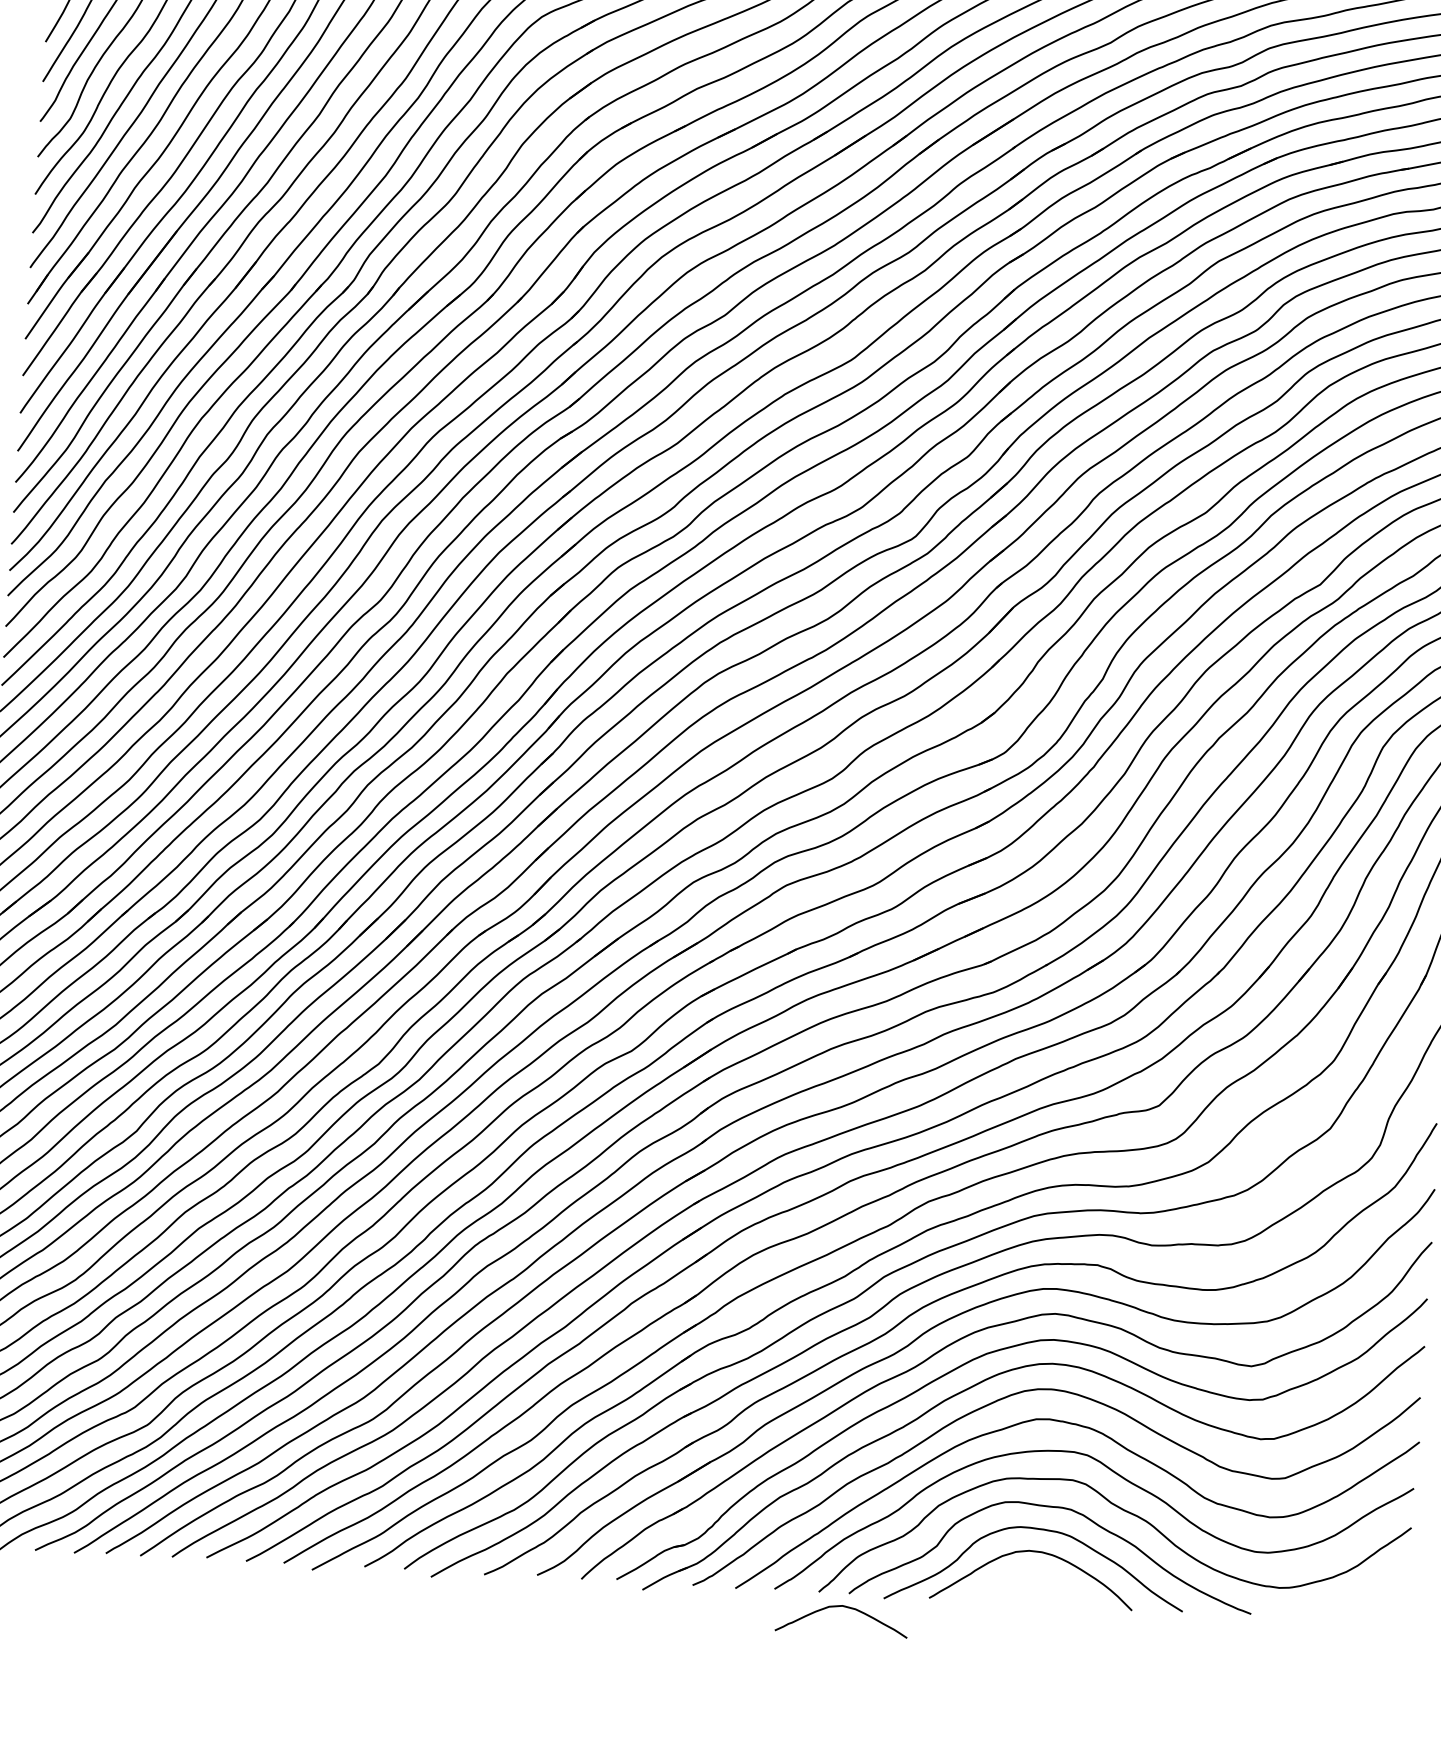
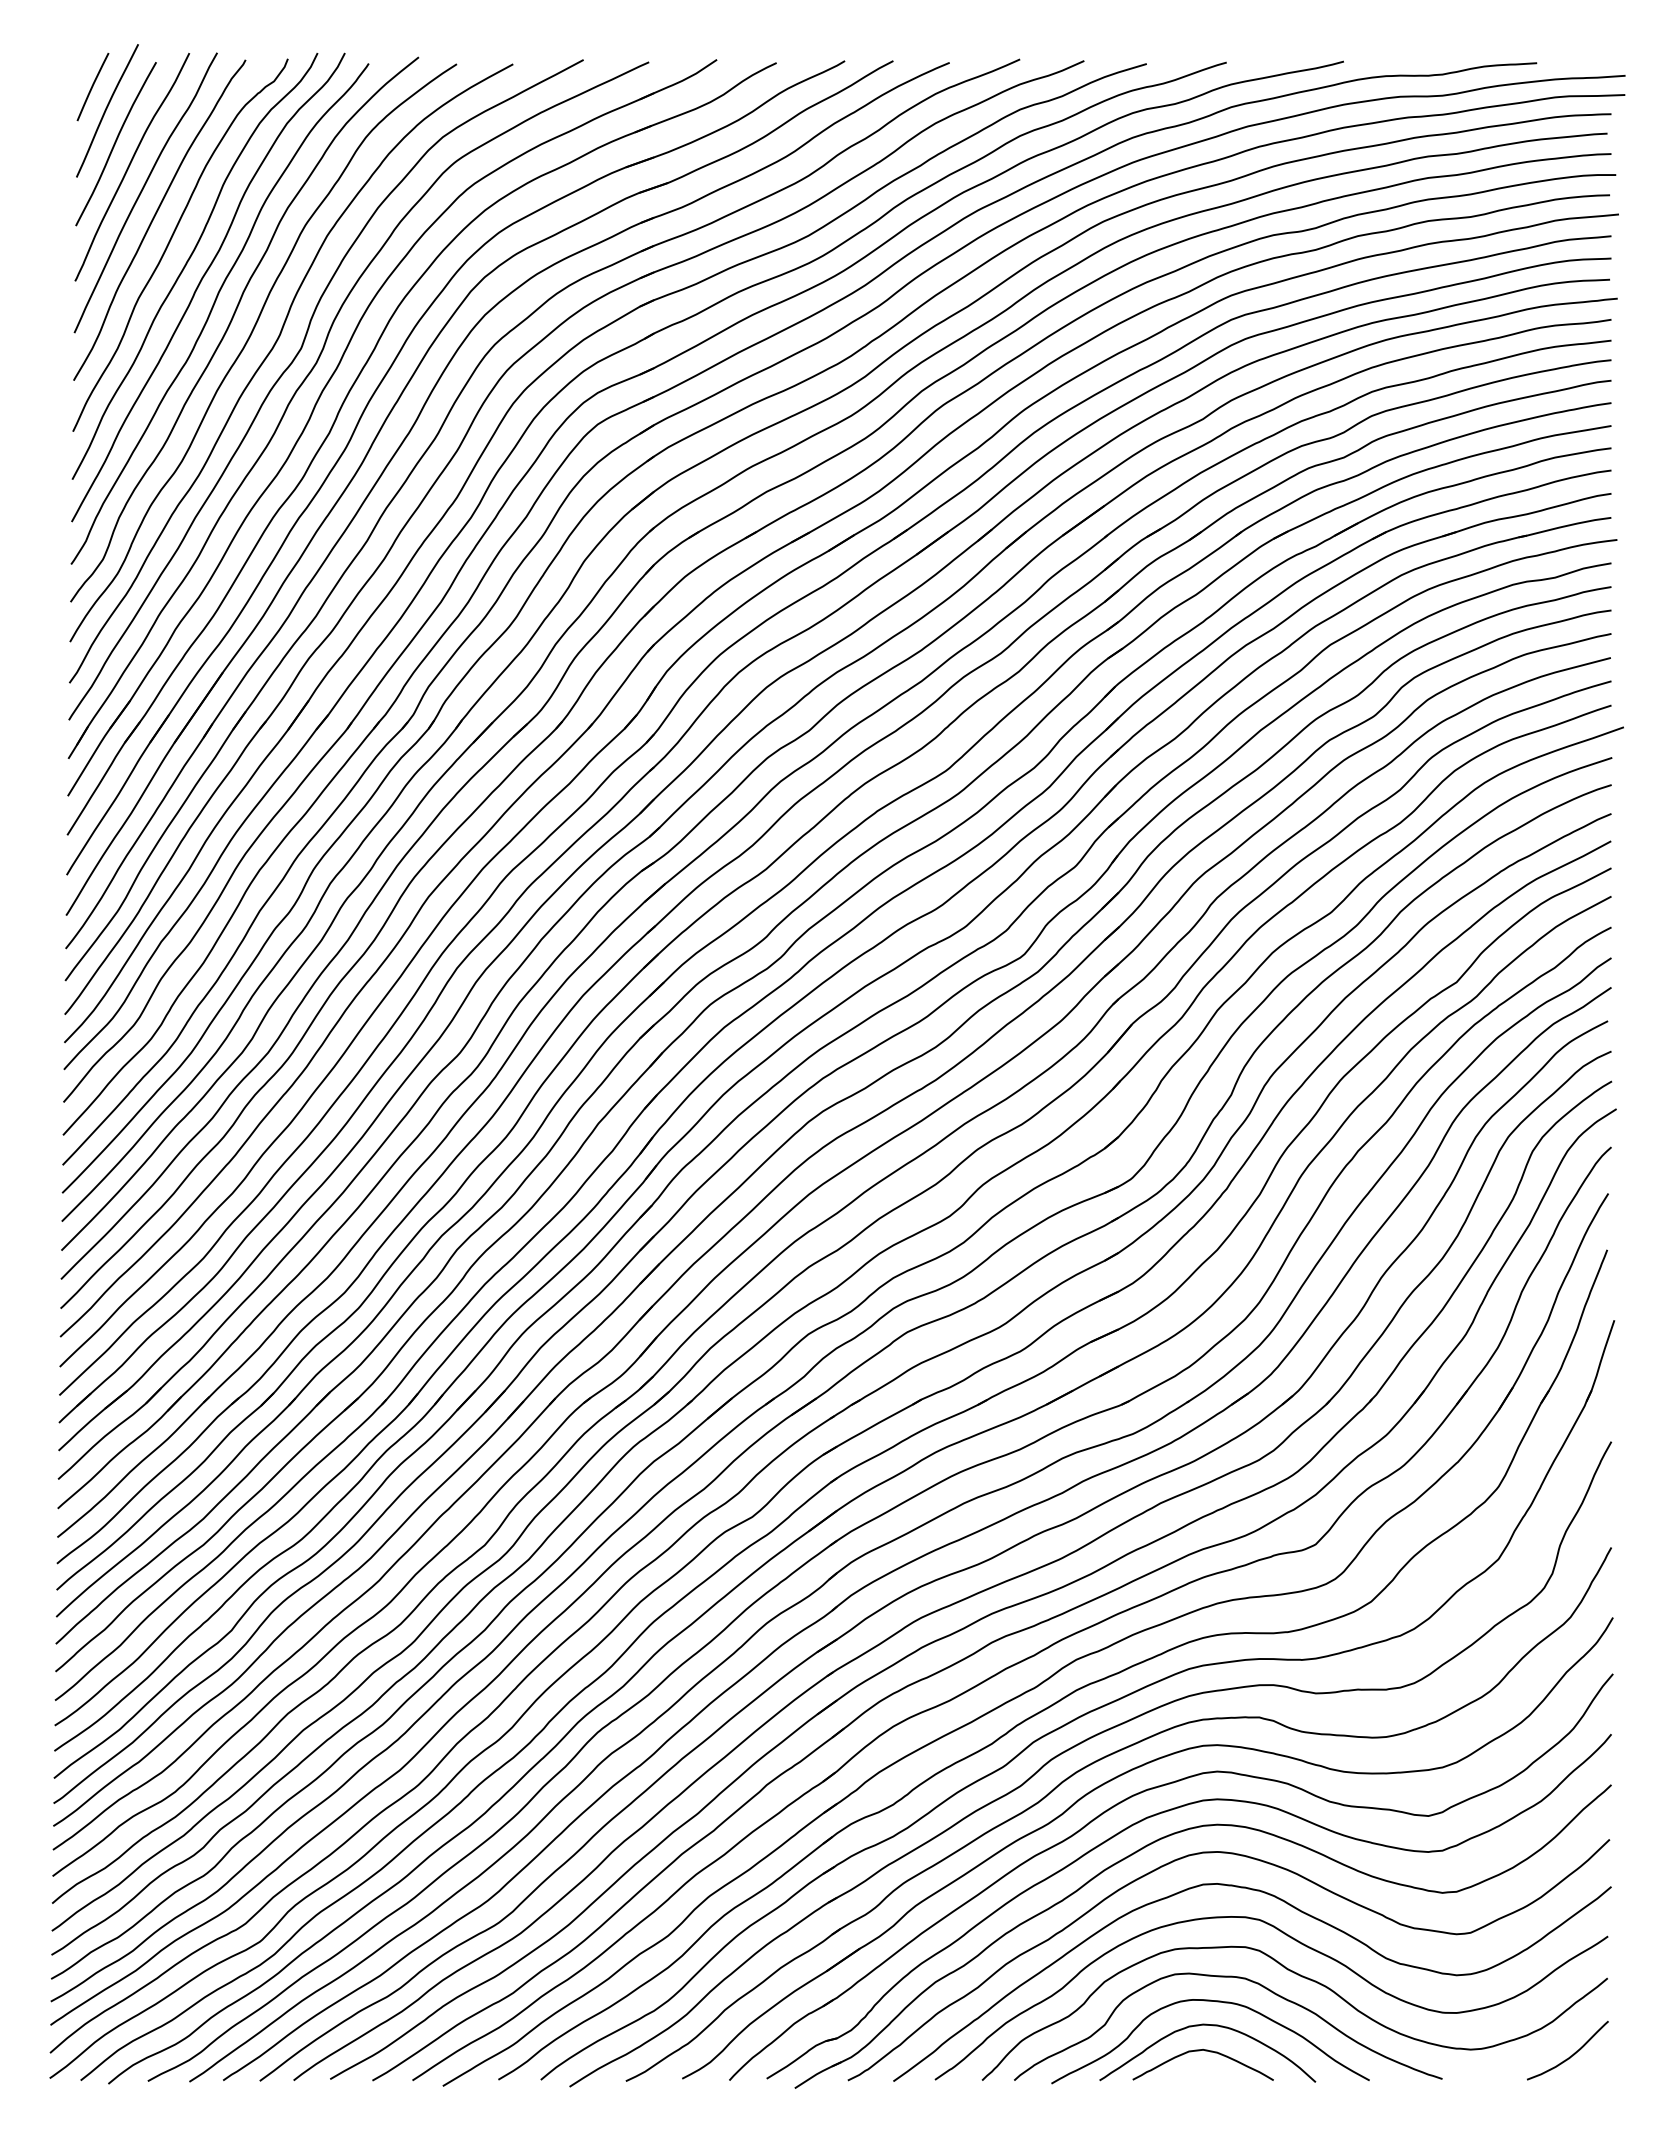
curve: (1372, 1598) -> (1570, 2055), added
curve: (838, 1607) -> (1199, 2051), moved

